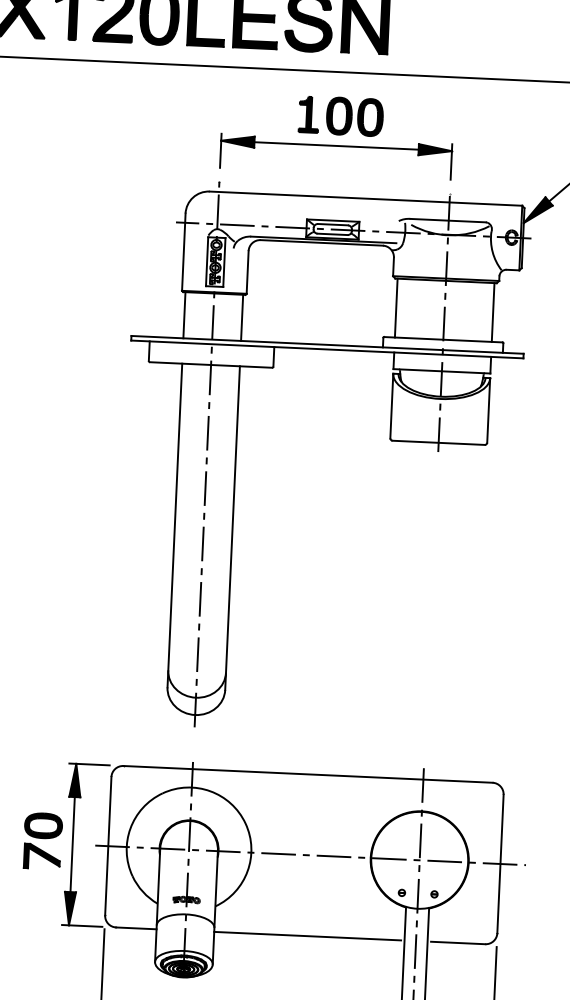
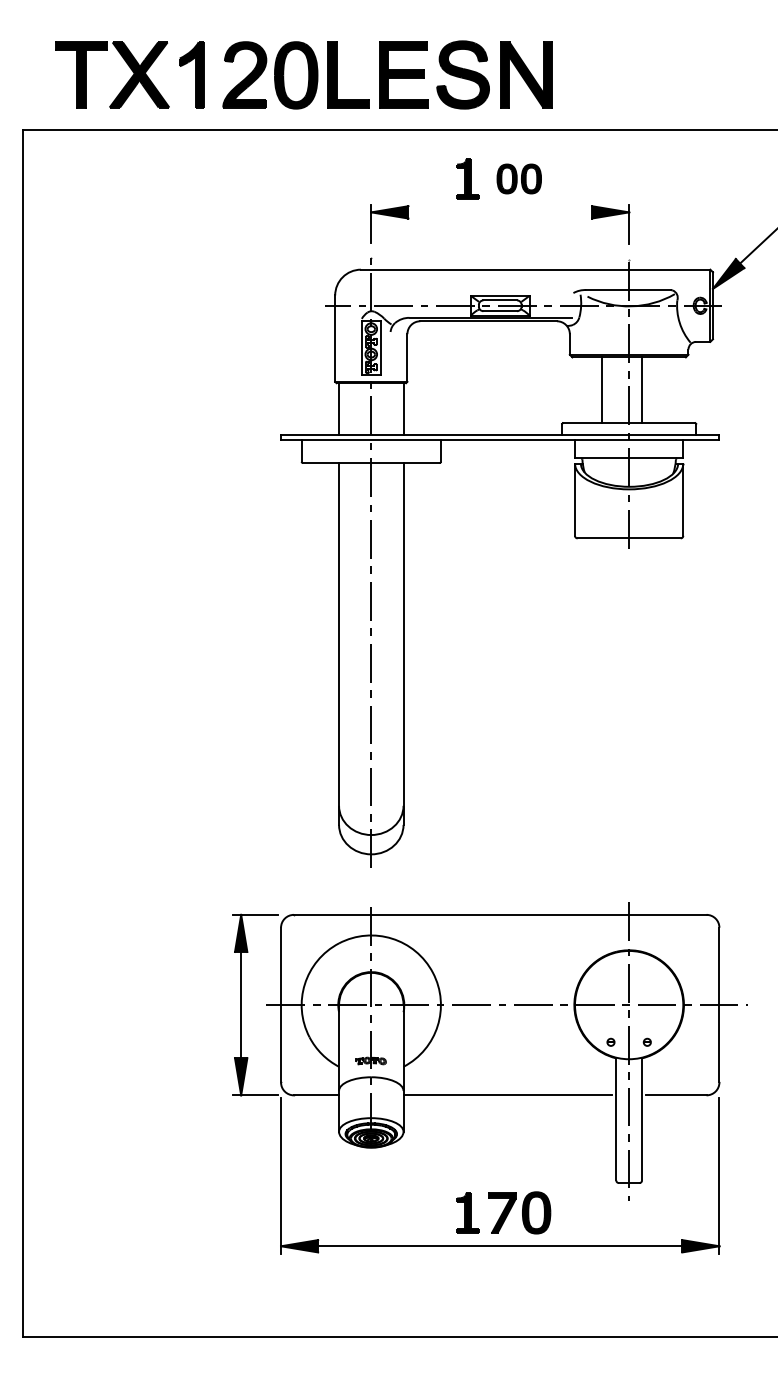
part: (355, 116) -> (519, 178), size x0.7
line: (336, 146) -> (500, 212), removed
line: (396, 308) -> (602, 390), moved
line: (493, 312) -> (642, 390), moved
part: (42, 840) -> (207, 1002), removed

